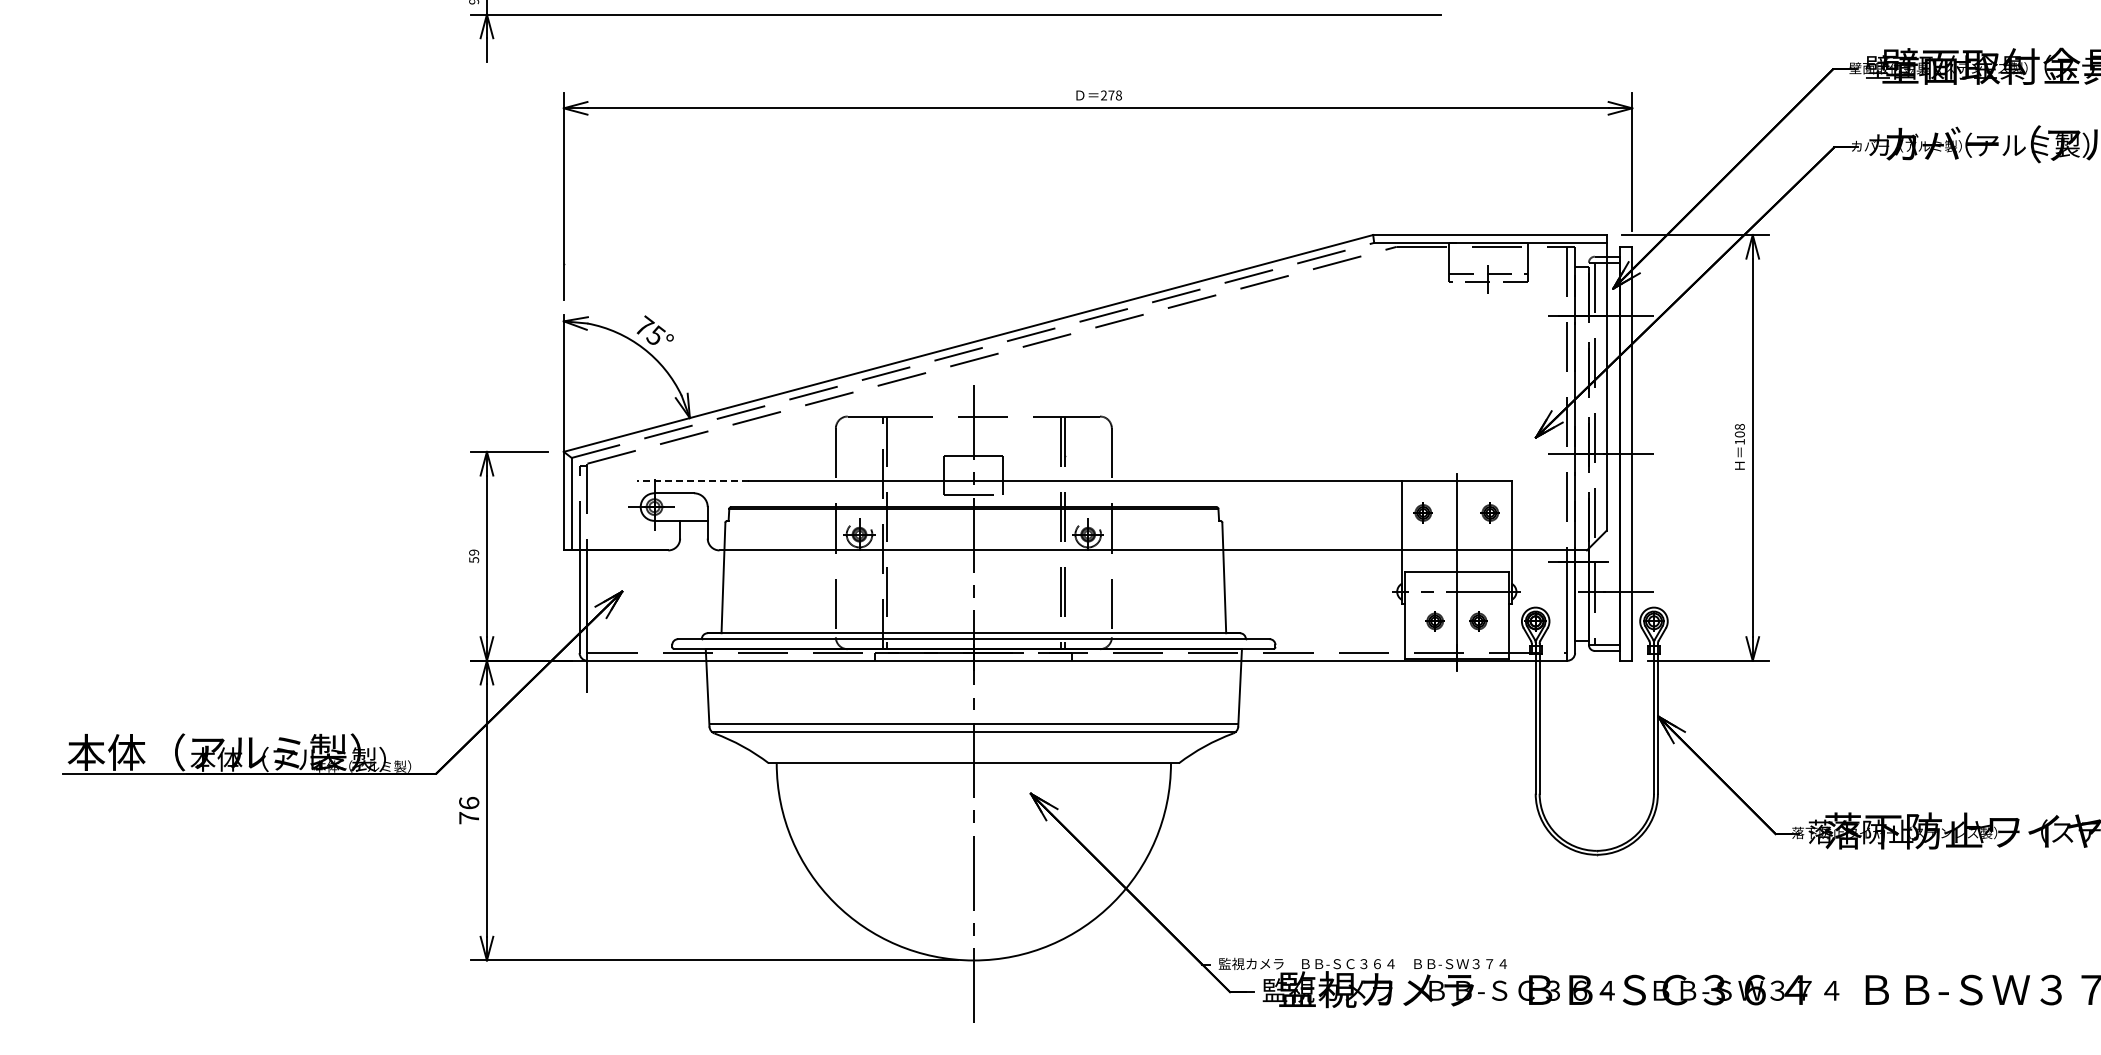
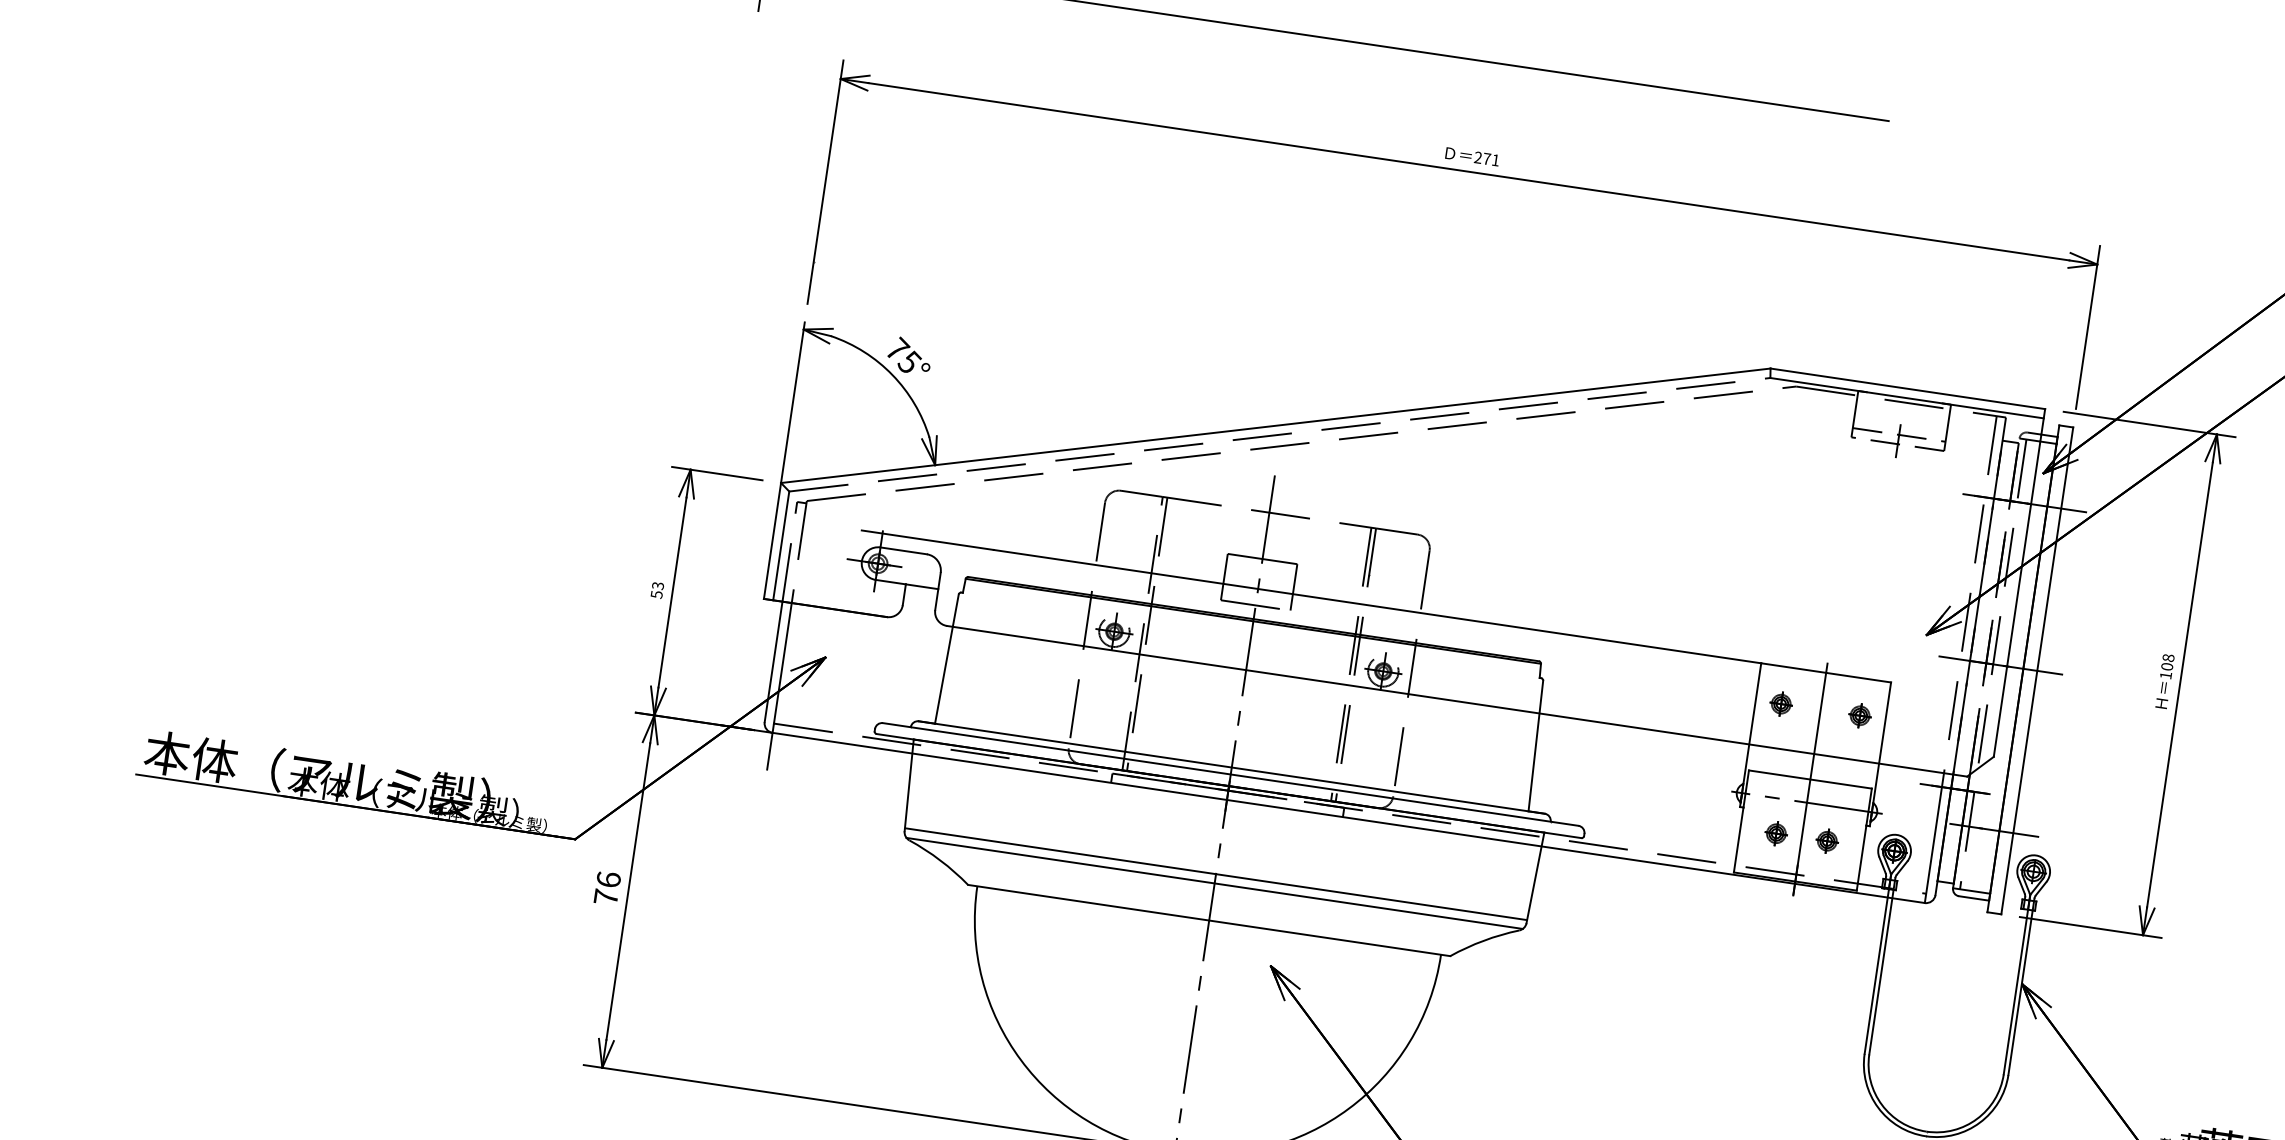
text: (1118, 95) -> (1495, 160), 278 -> 271
line: (692, 481) -> (927, 540), dashed -> solid
text: (473, 552) -> (657, 585), 59 -> 53

